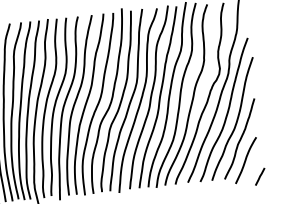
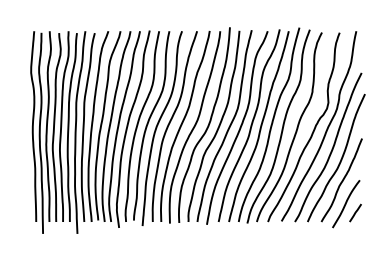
line: (260, 176) -> (355, 212), moved

